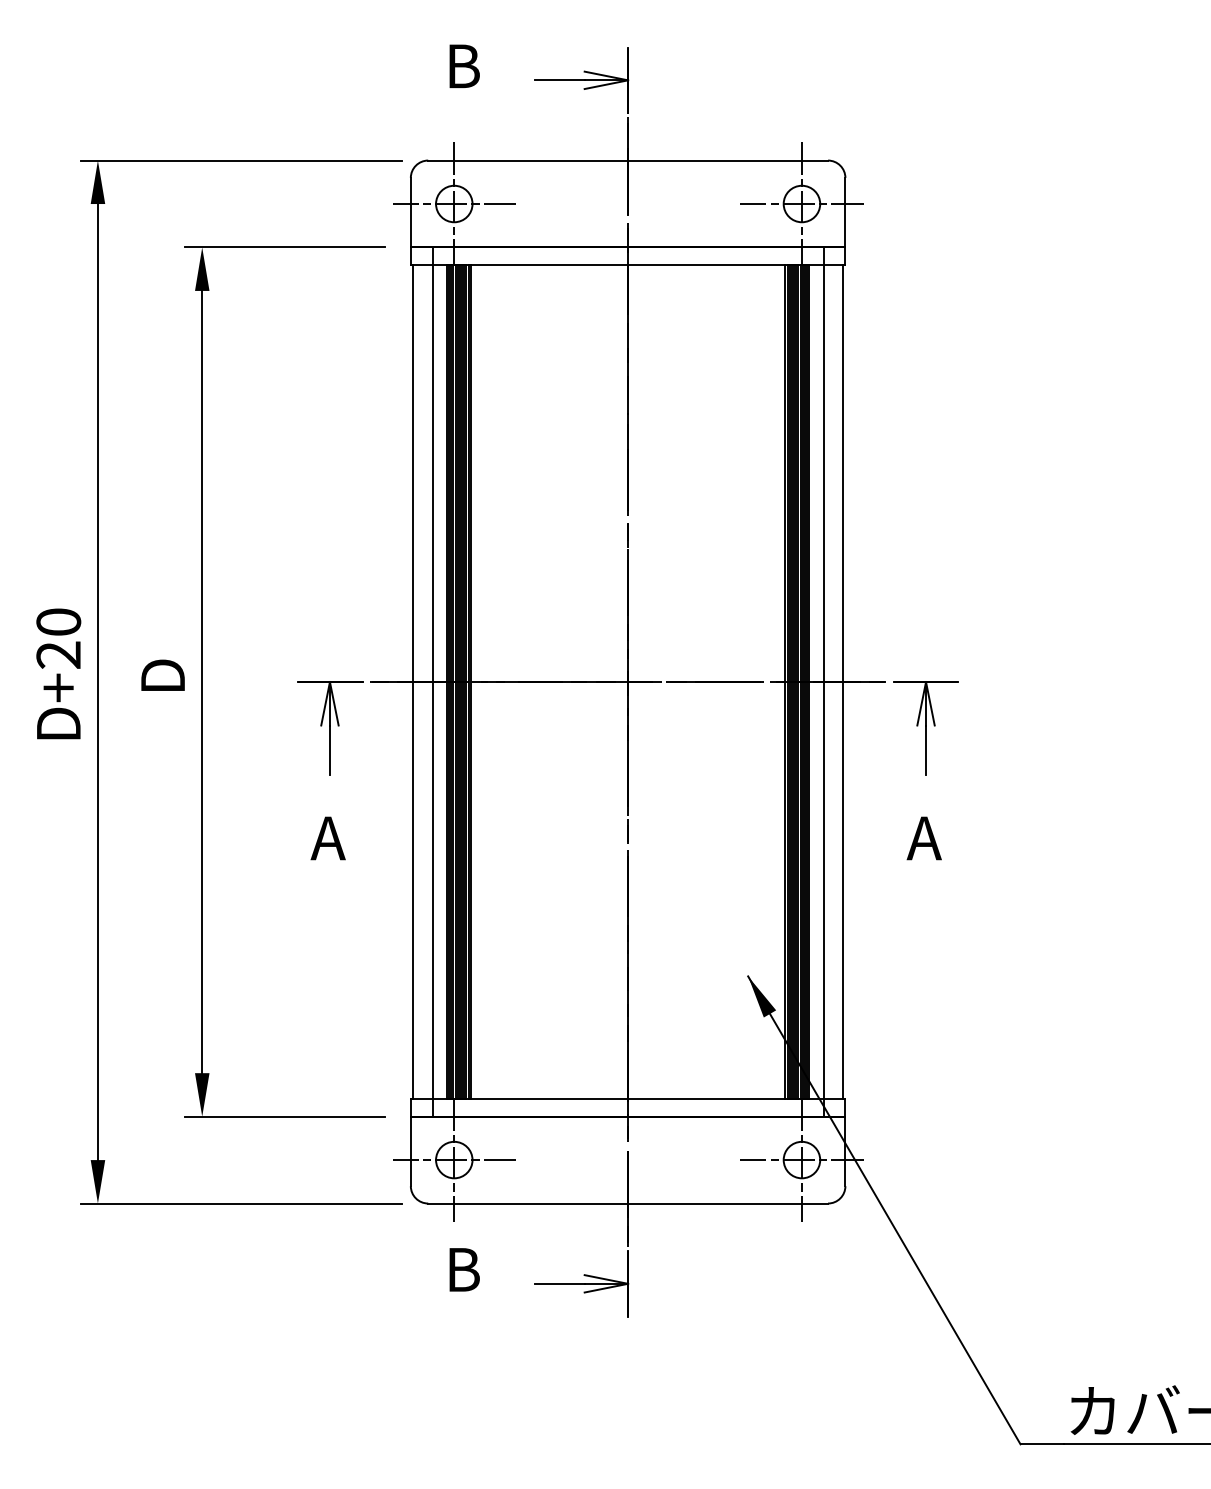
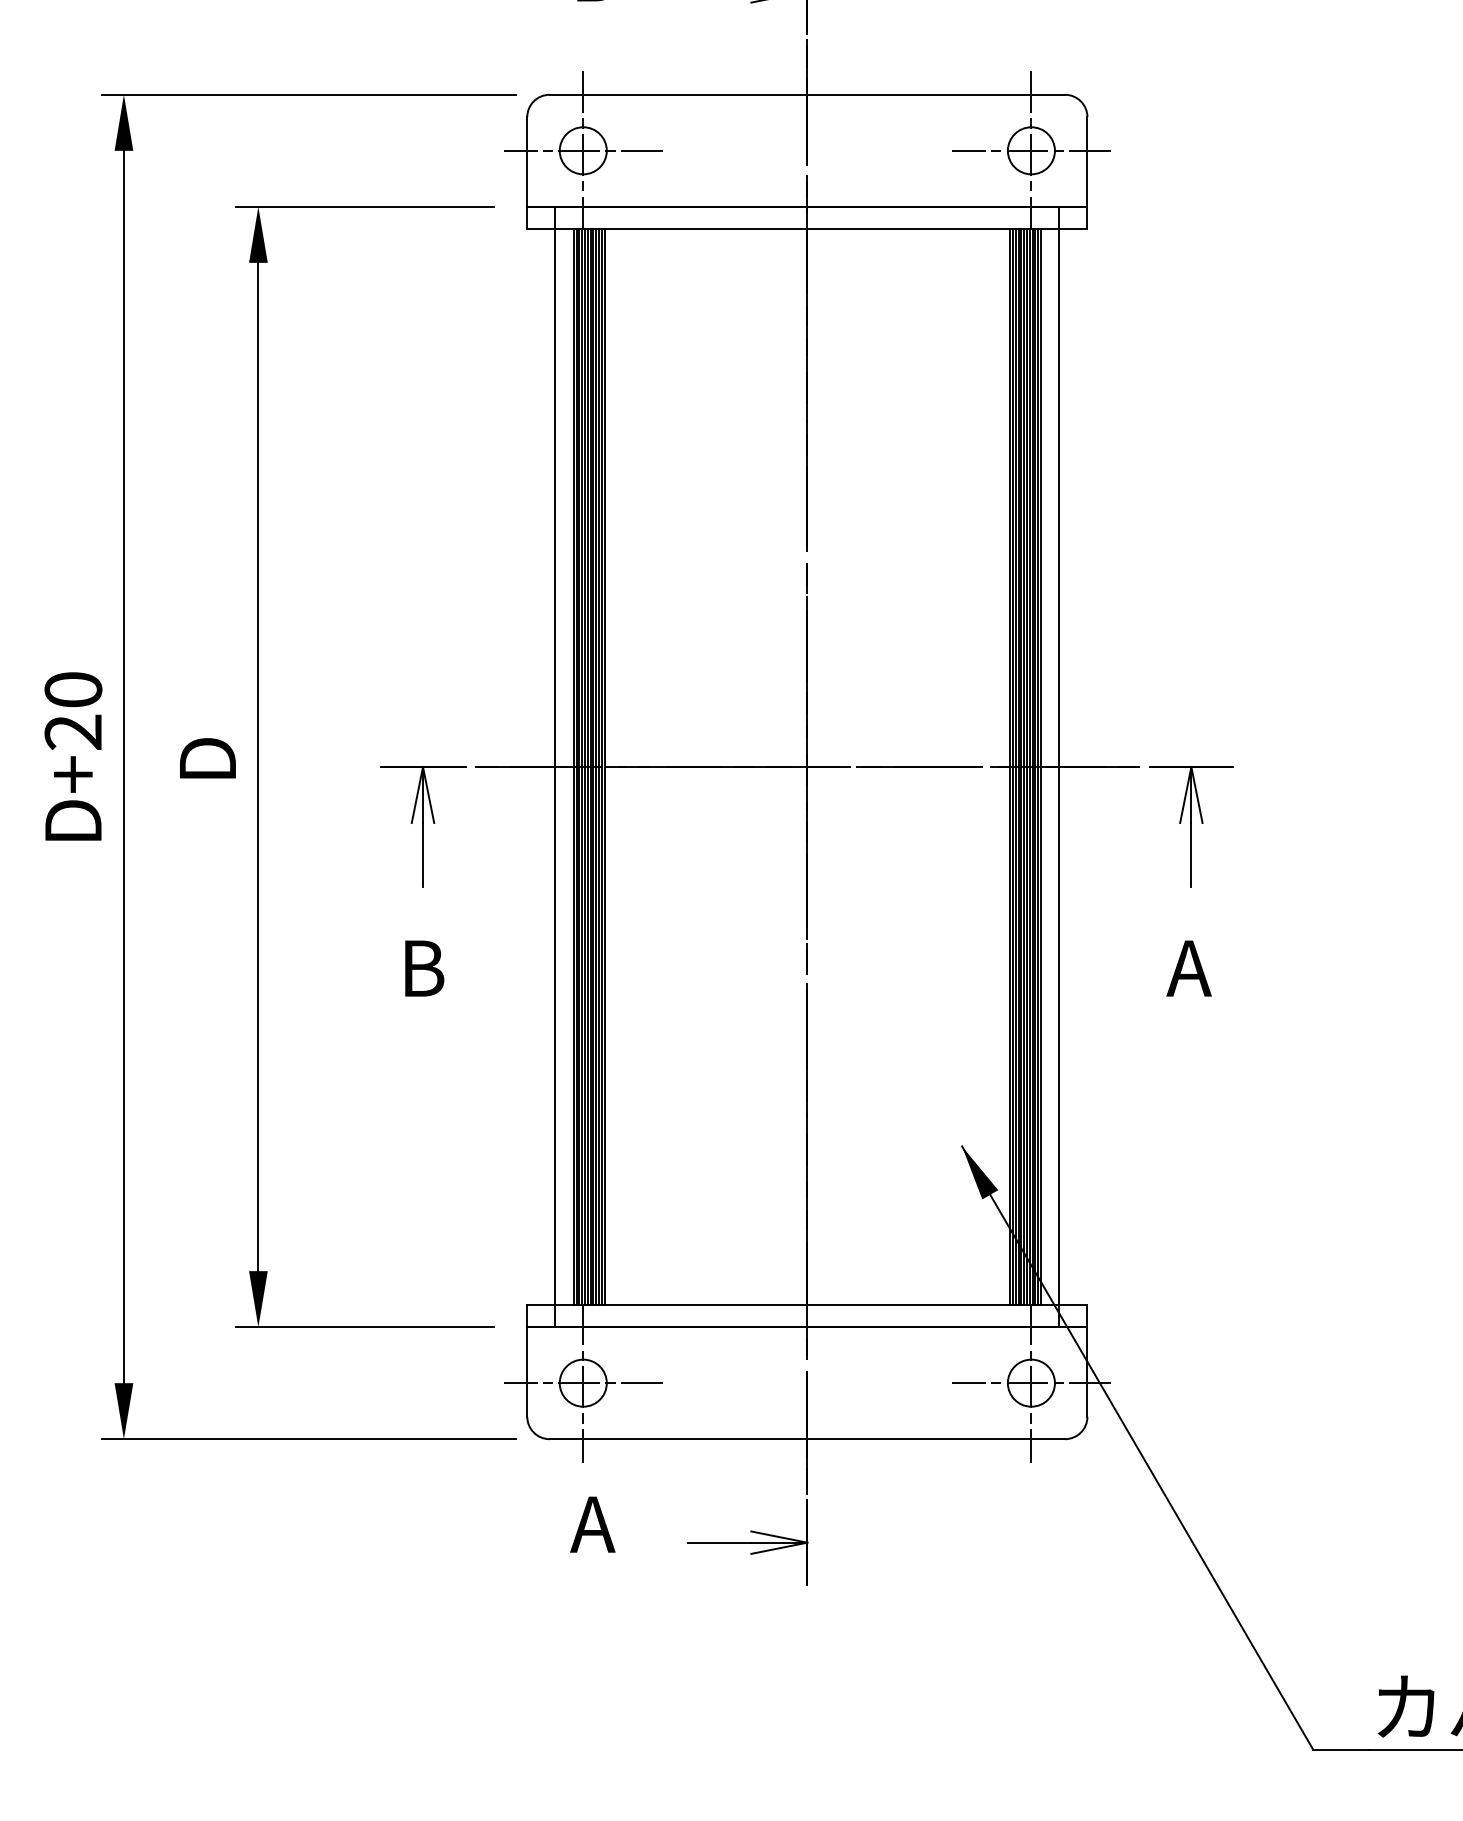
line: (413, 681) -> (530, 766), removed
line: (842, 681) -> (1083, 766), removed
text: (328, 838) -> (421, 968), A -> B
text: (461, 1269) -> (592, 1524), B -> A

